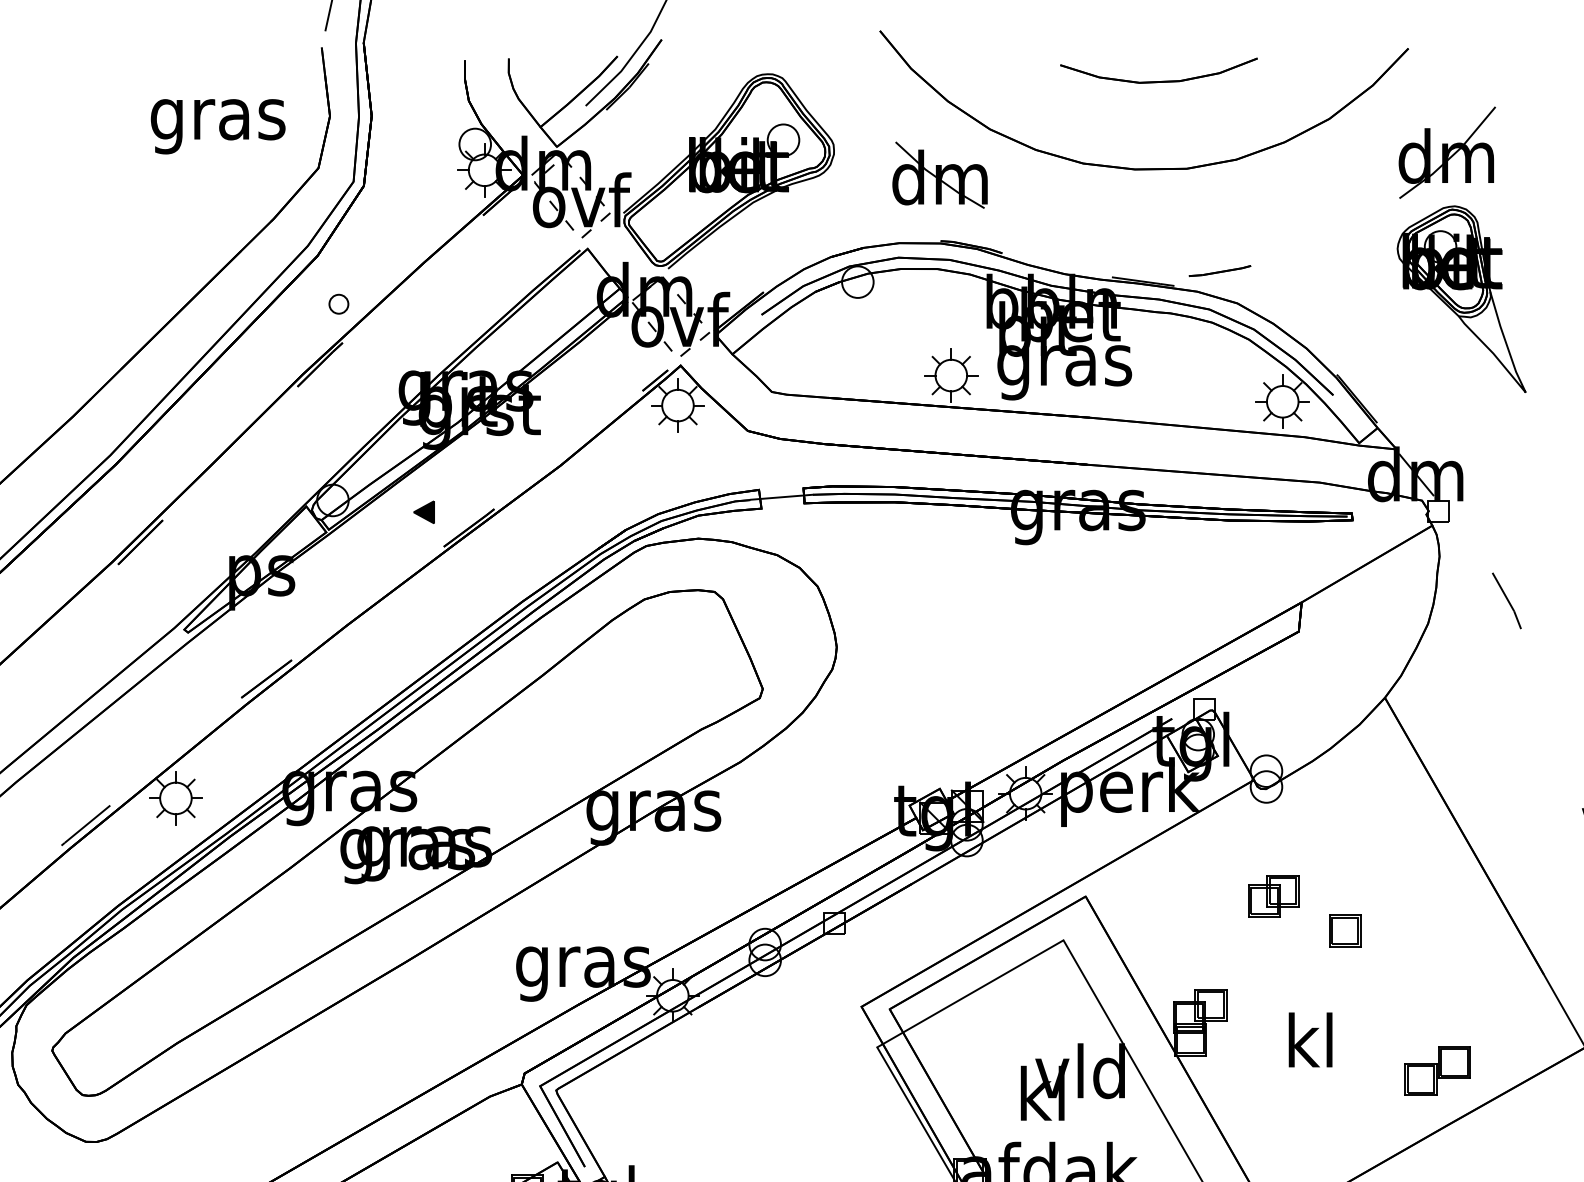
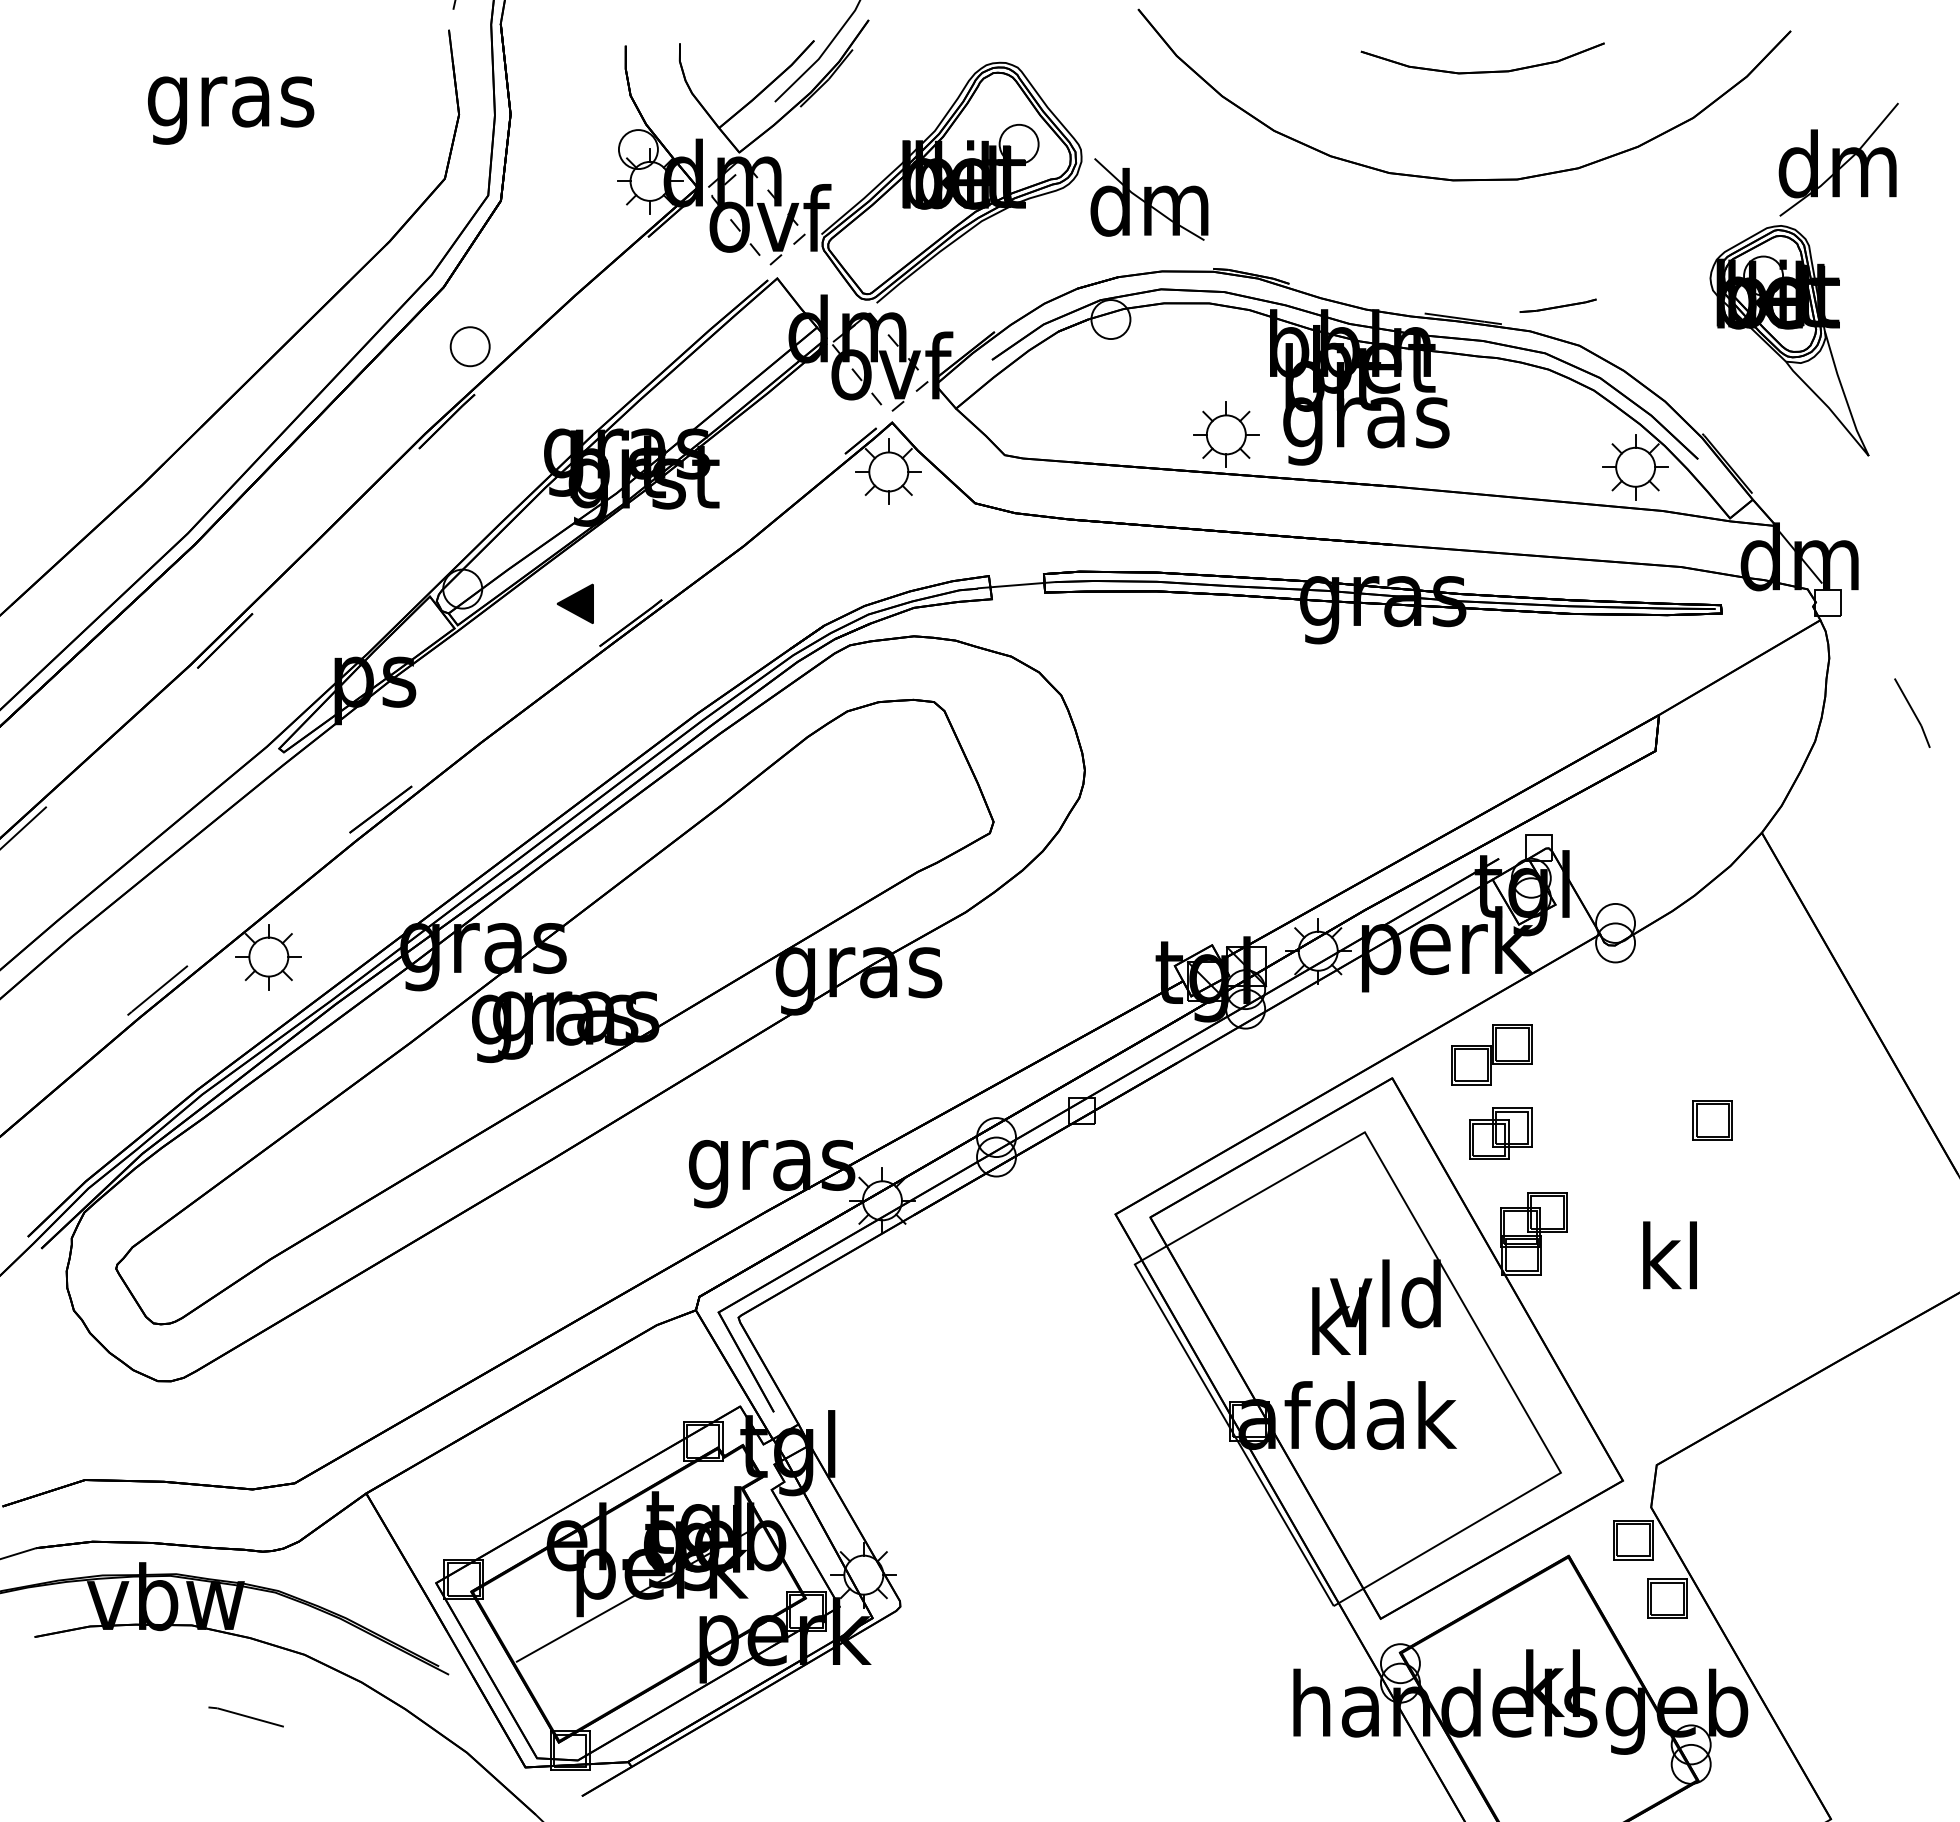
text: (218, 126) -> (231, 110), moved
part: (940, 175) -> (1149, 199), moved
part: (1461, 299) -> (1789, 340), moved
part: (338, 303) -> (469, 346), size x1.67
part: (423, 512) -> (574, 603), size x1.43
part: (1273, 895) -> (1500, 1133), moved
part: (1437, 1070) -> (1491, 1054), moved

